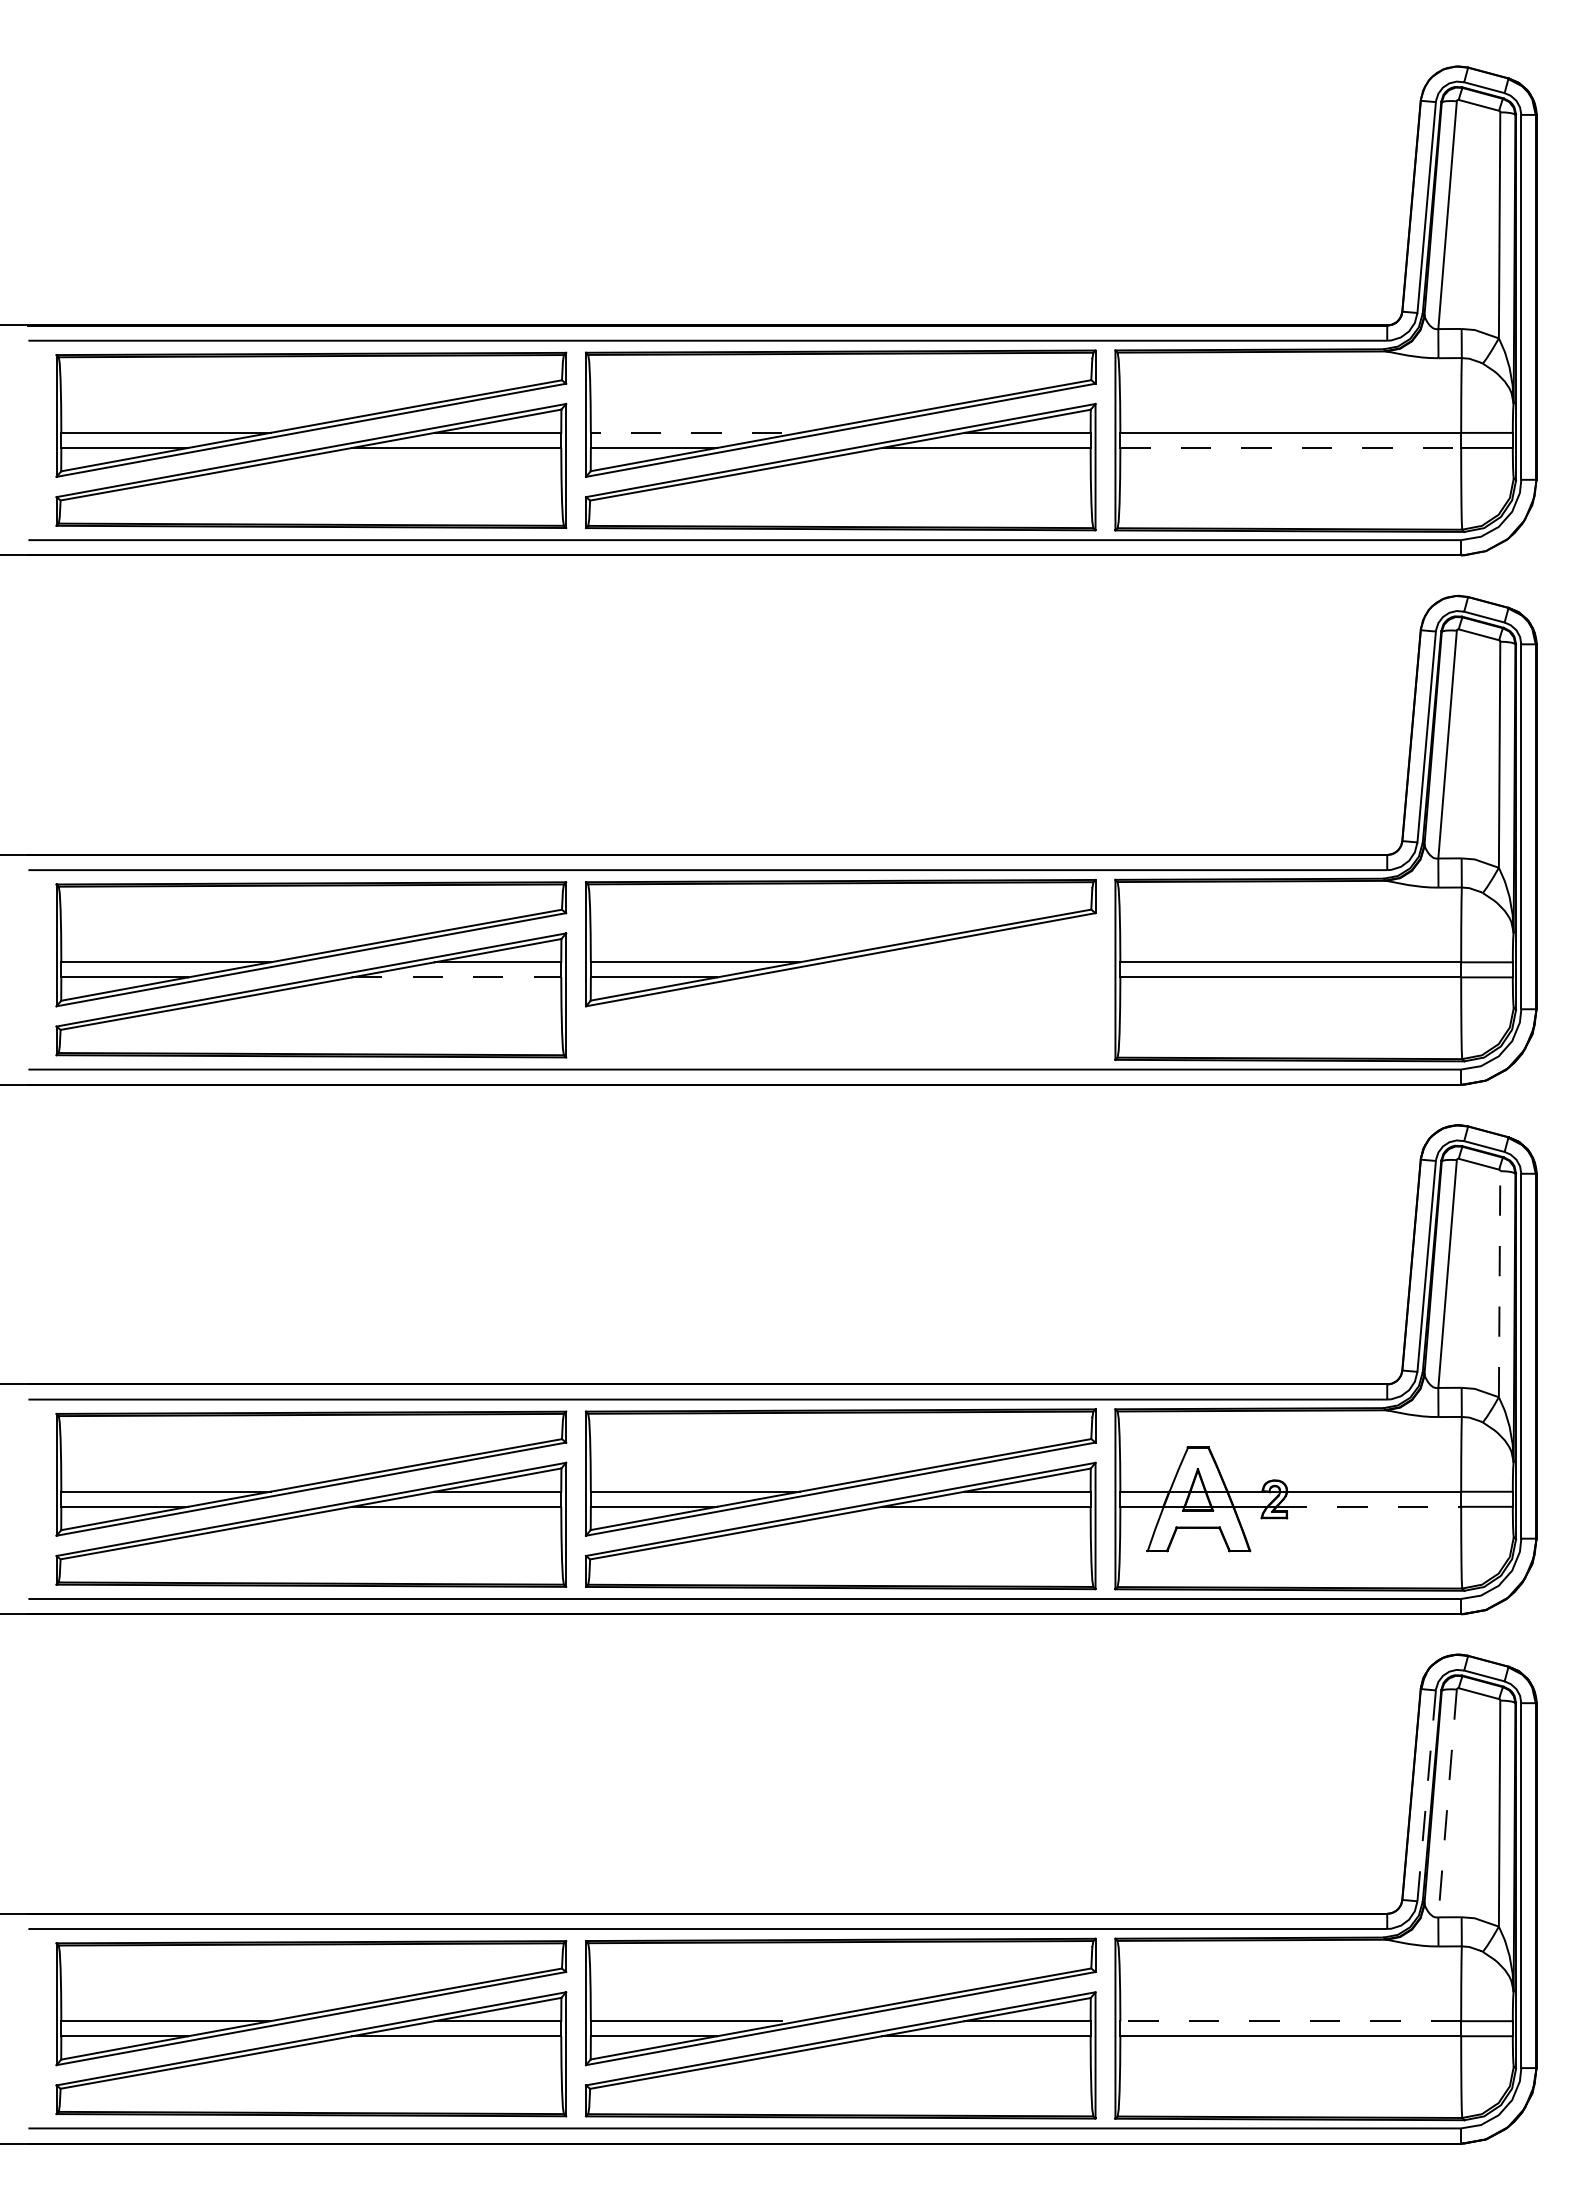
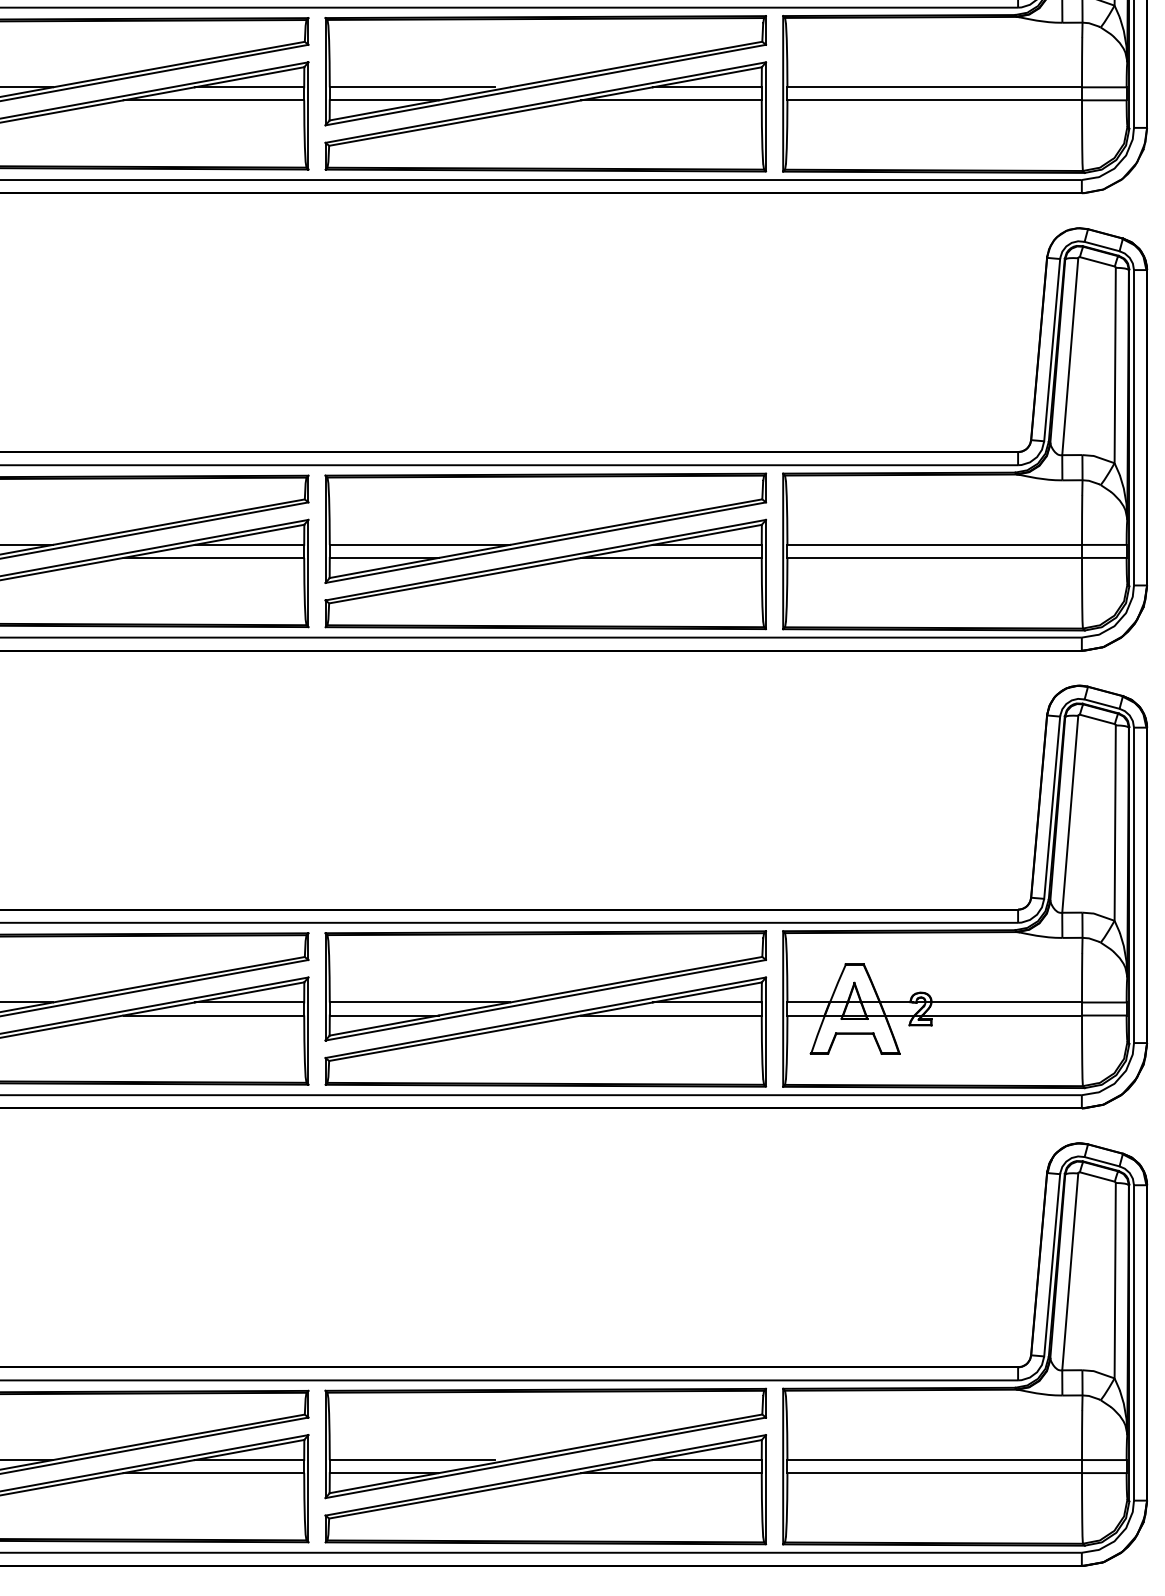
line: (686, 432) -> (412, 86), dashed -> solid
line: (1291, 447) -> (935, 99), dashed -> solid
line: (456, 977) -> (213, 558), dashed -> solid
part: (840, 996) -> (545, 574), added
line: (1499, 1283) -> (1115, 822), dashed -> solid
line: (1369, 1506) -> (1002, 1015), dashed -> solid
line: (1426, 1795) -> (1052, 1265), dashed -> solid
line: (1447, 1803) -> (1070, 1271), dashed -> solid
line: (1290, 2021) -> (934, 1460), dashed -> solid

